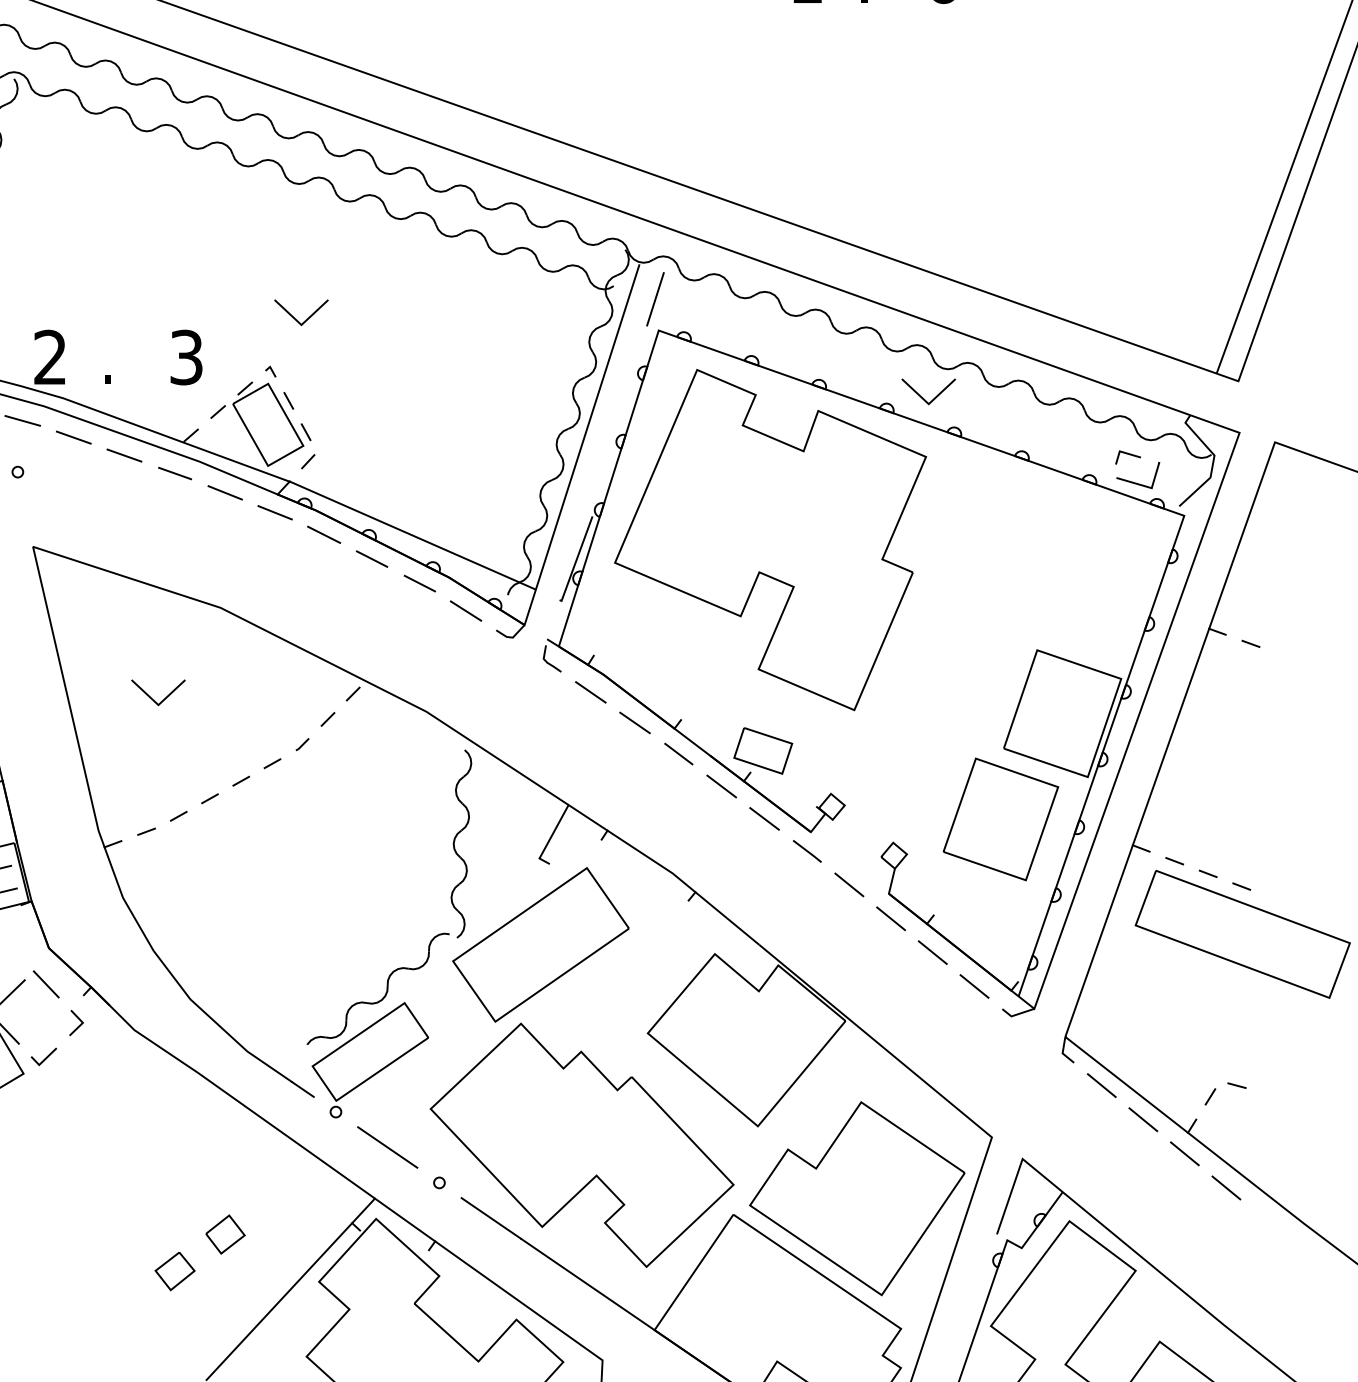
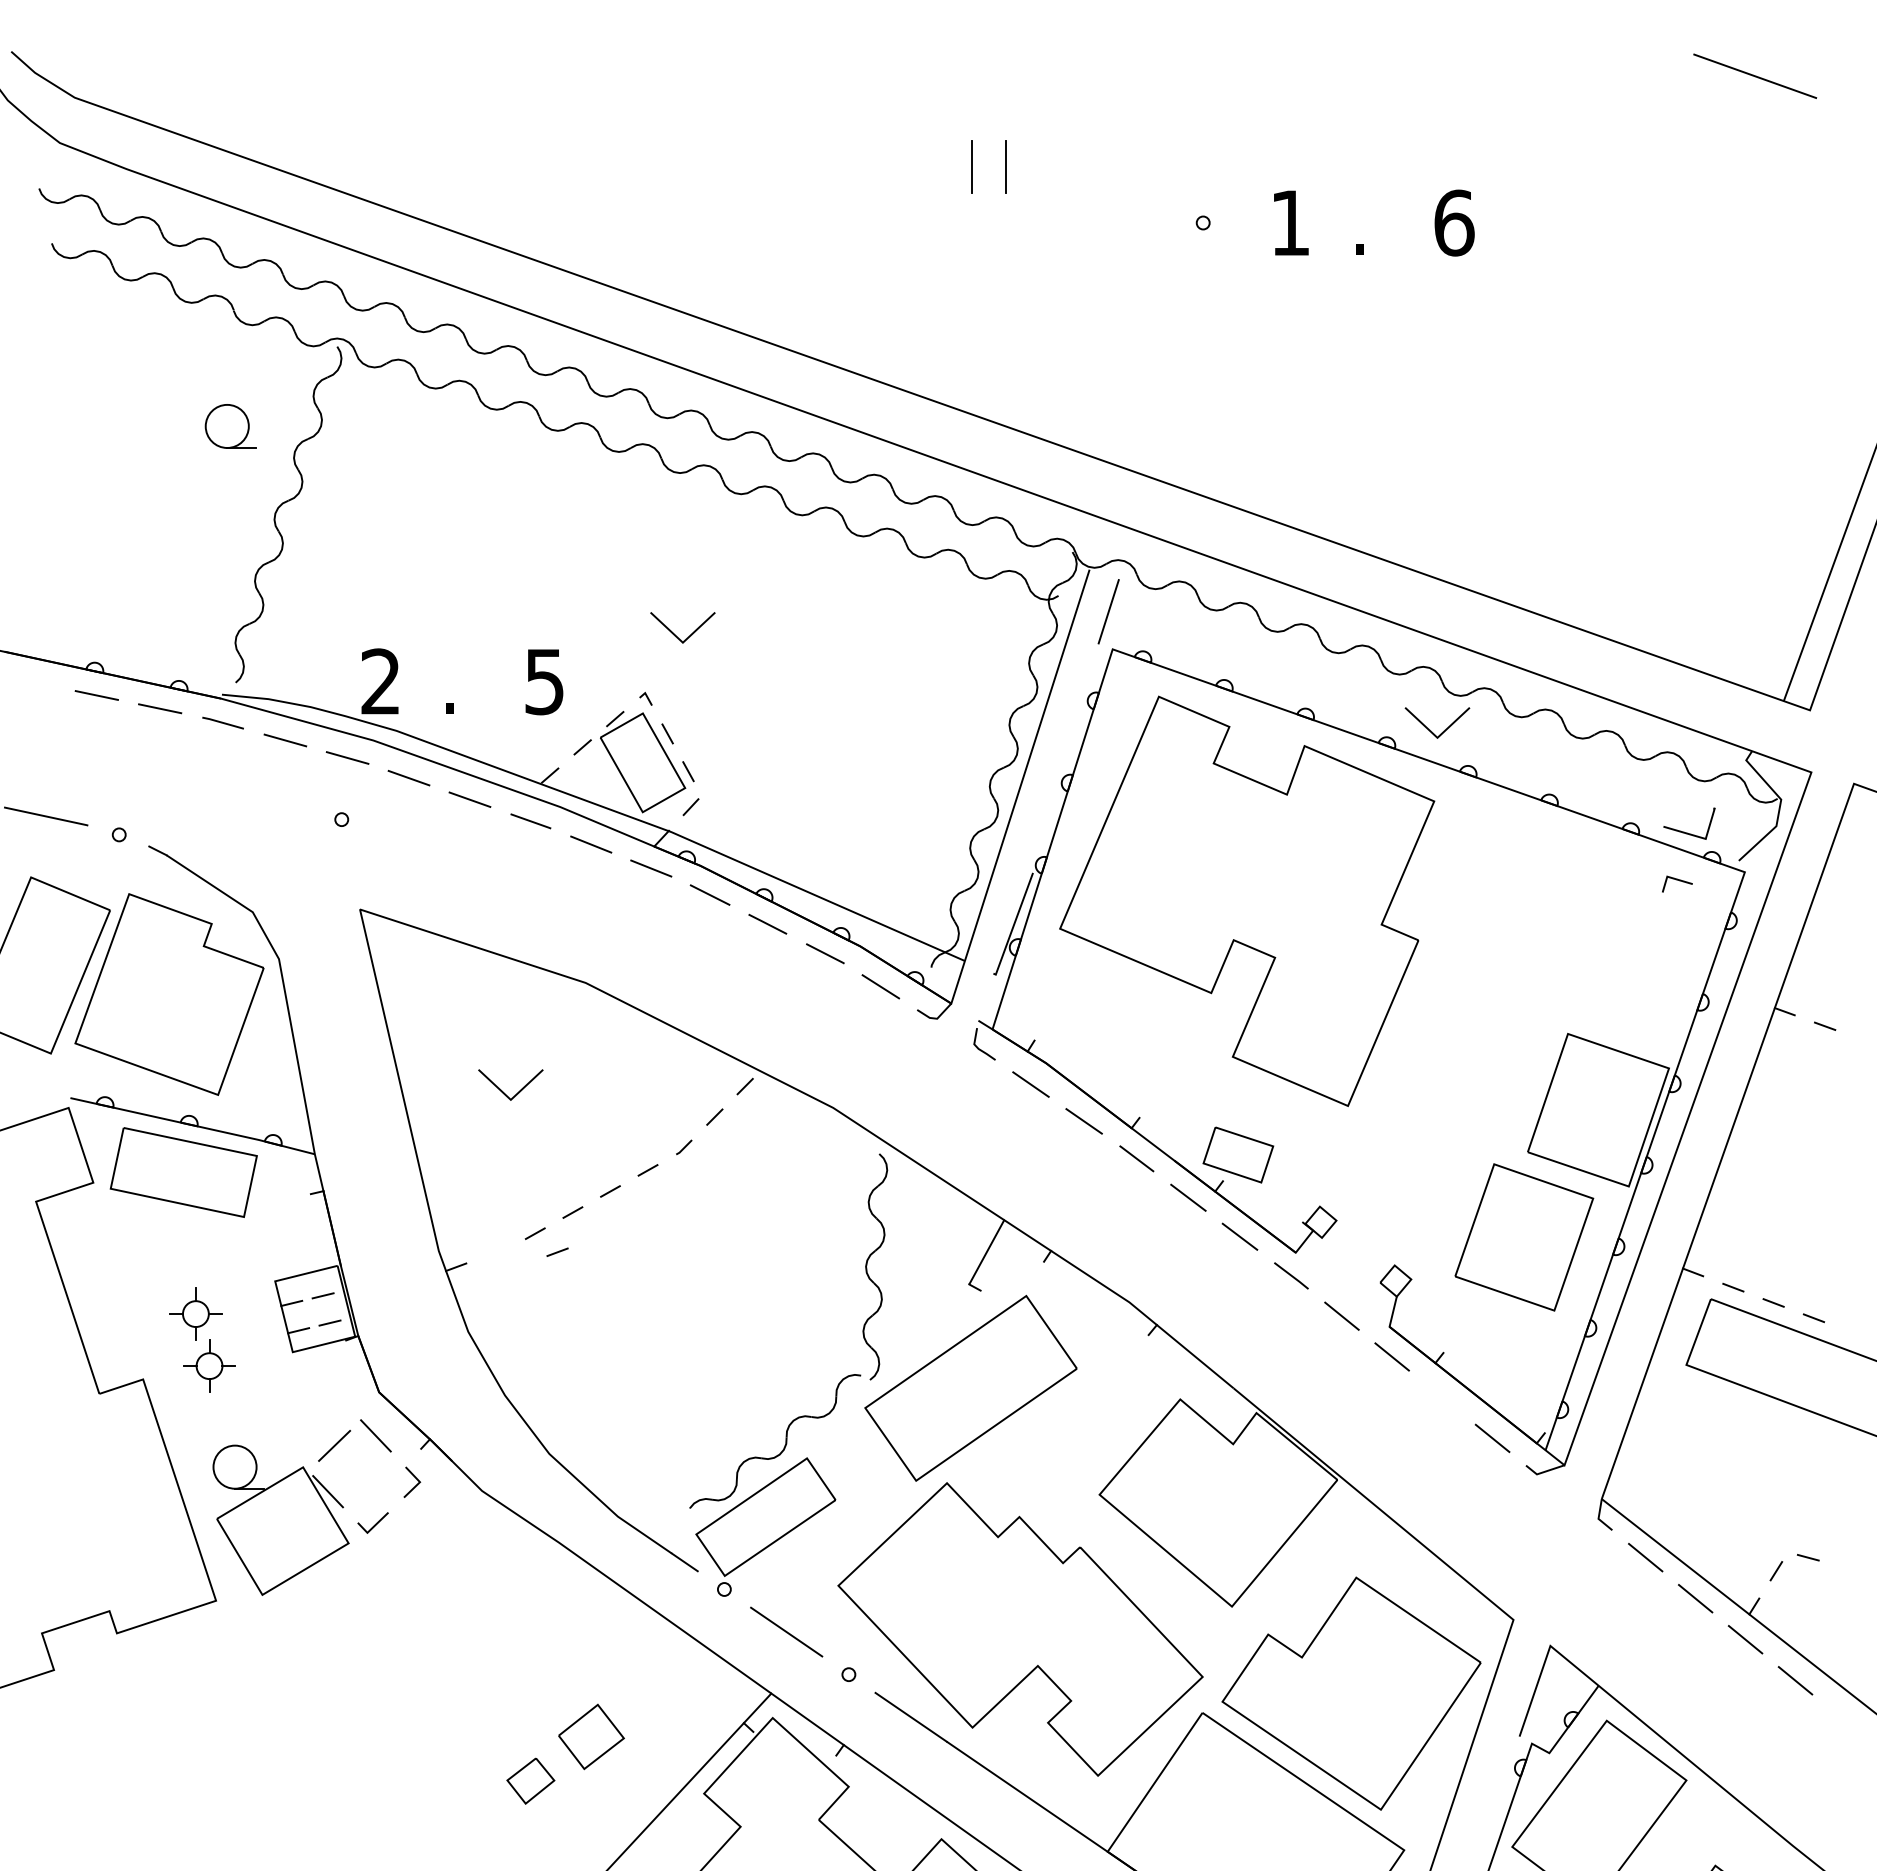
text: (186, 357) -> (544, 681), 3 -> 5
line: (1129, 455) -> (1679, 881), moved
line: (146, 831) -> (557, 1251), moved
line: (932, 952) -> (1442, 1397), removed
part: (225, 1234) -> (591, 1736), size x1.4

